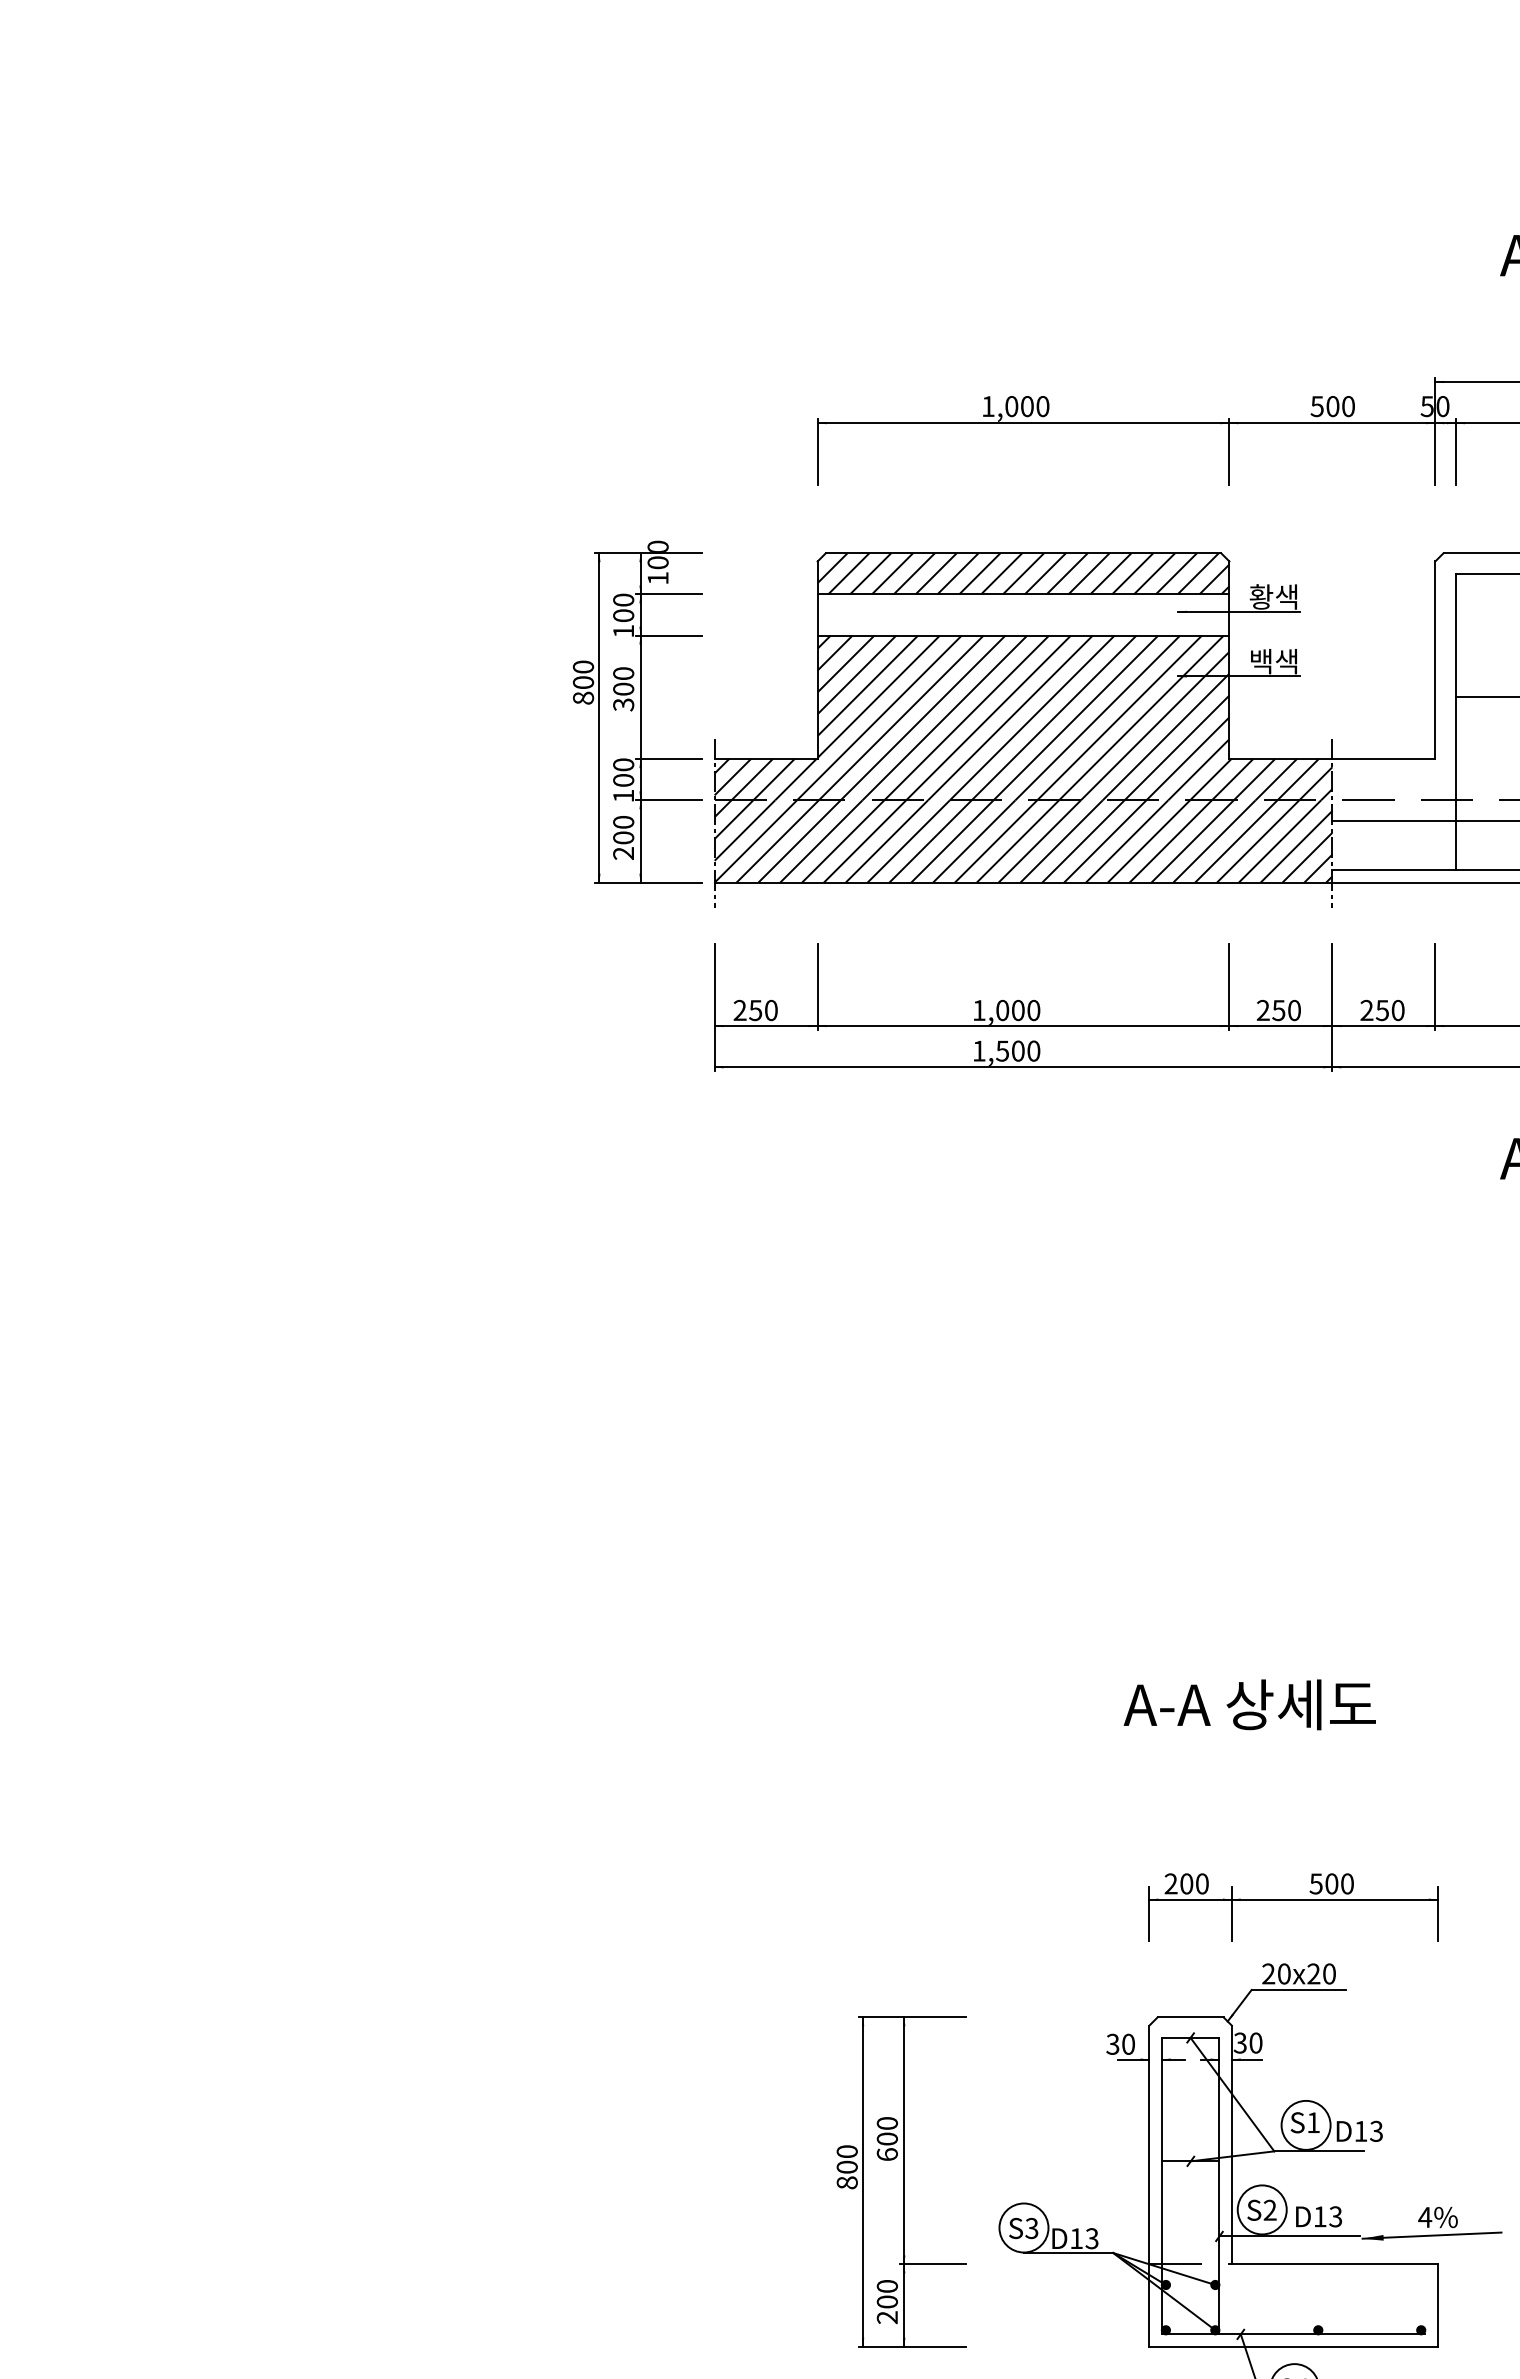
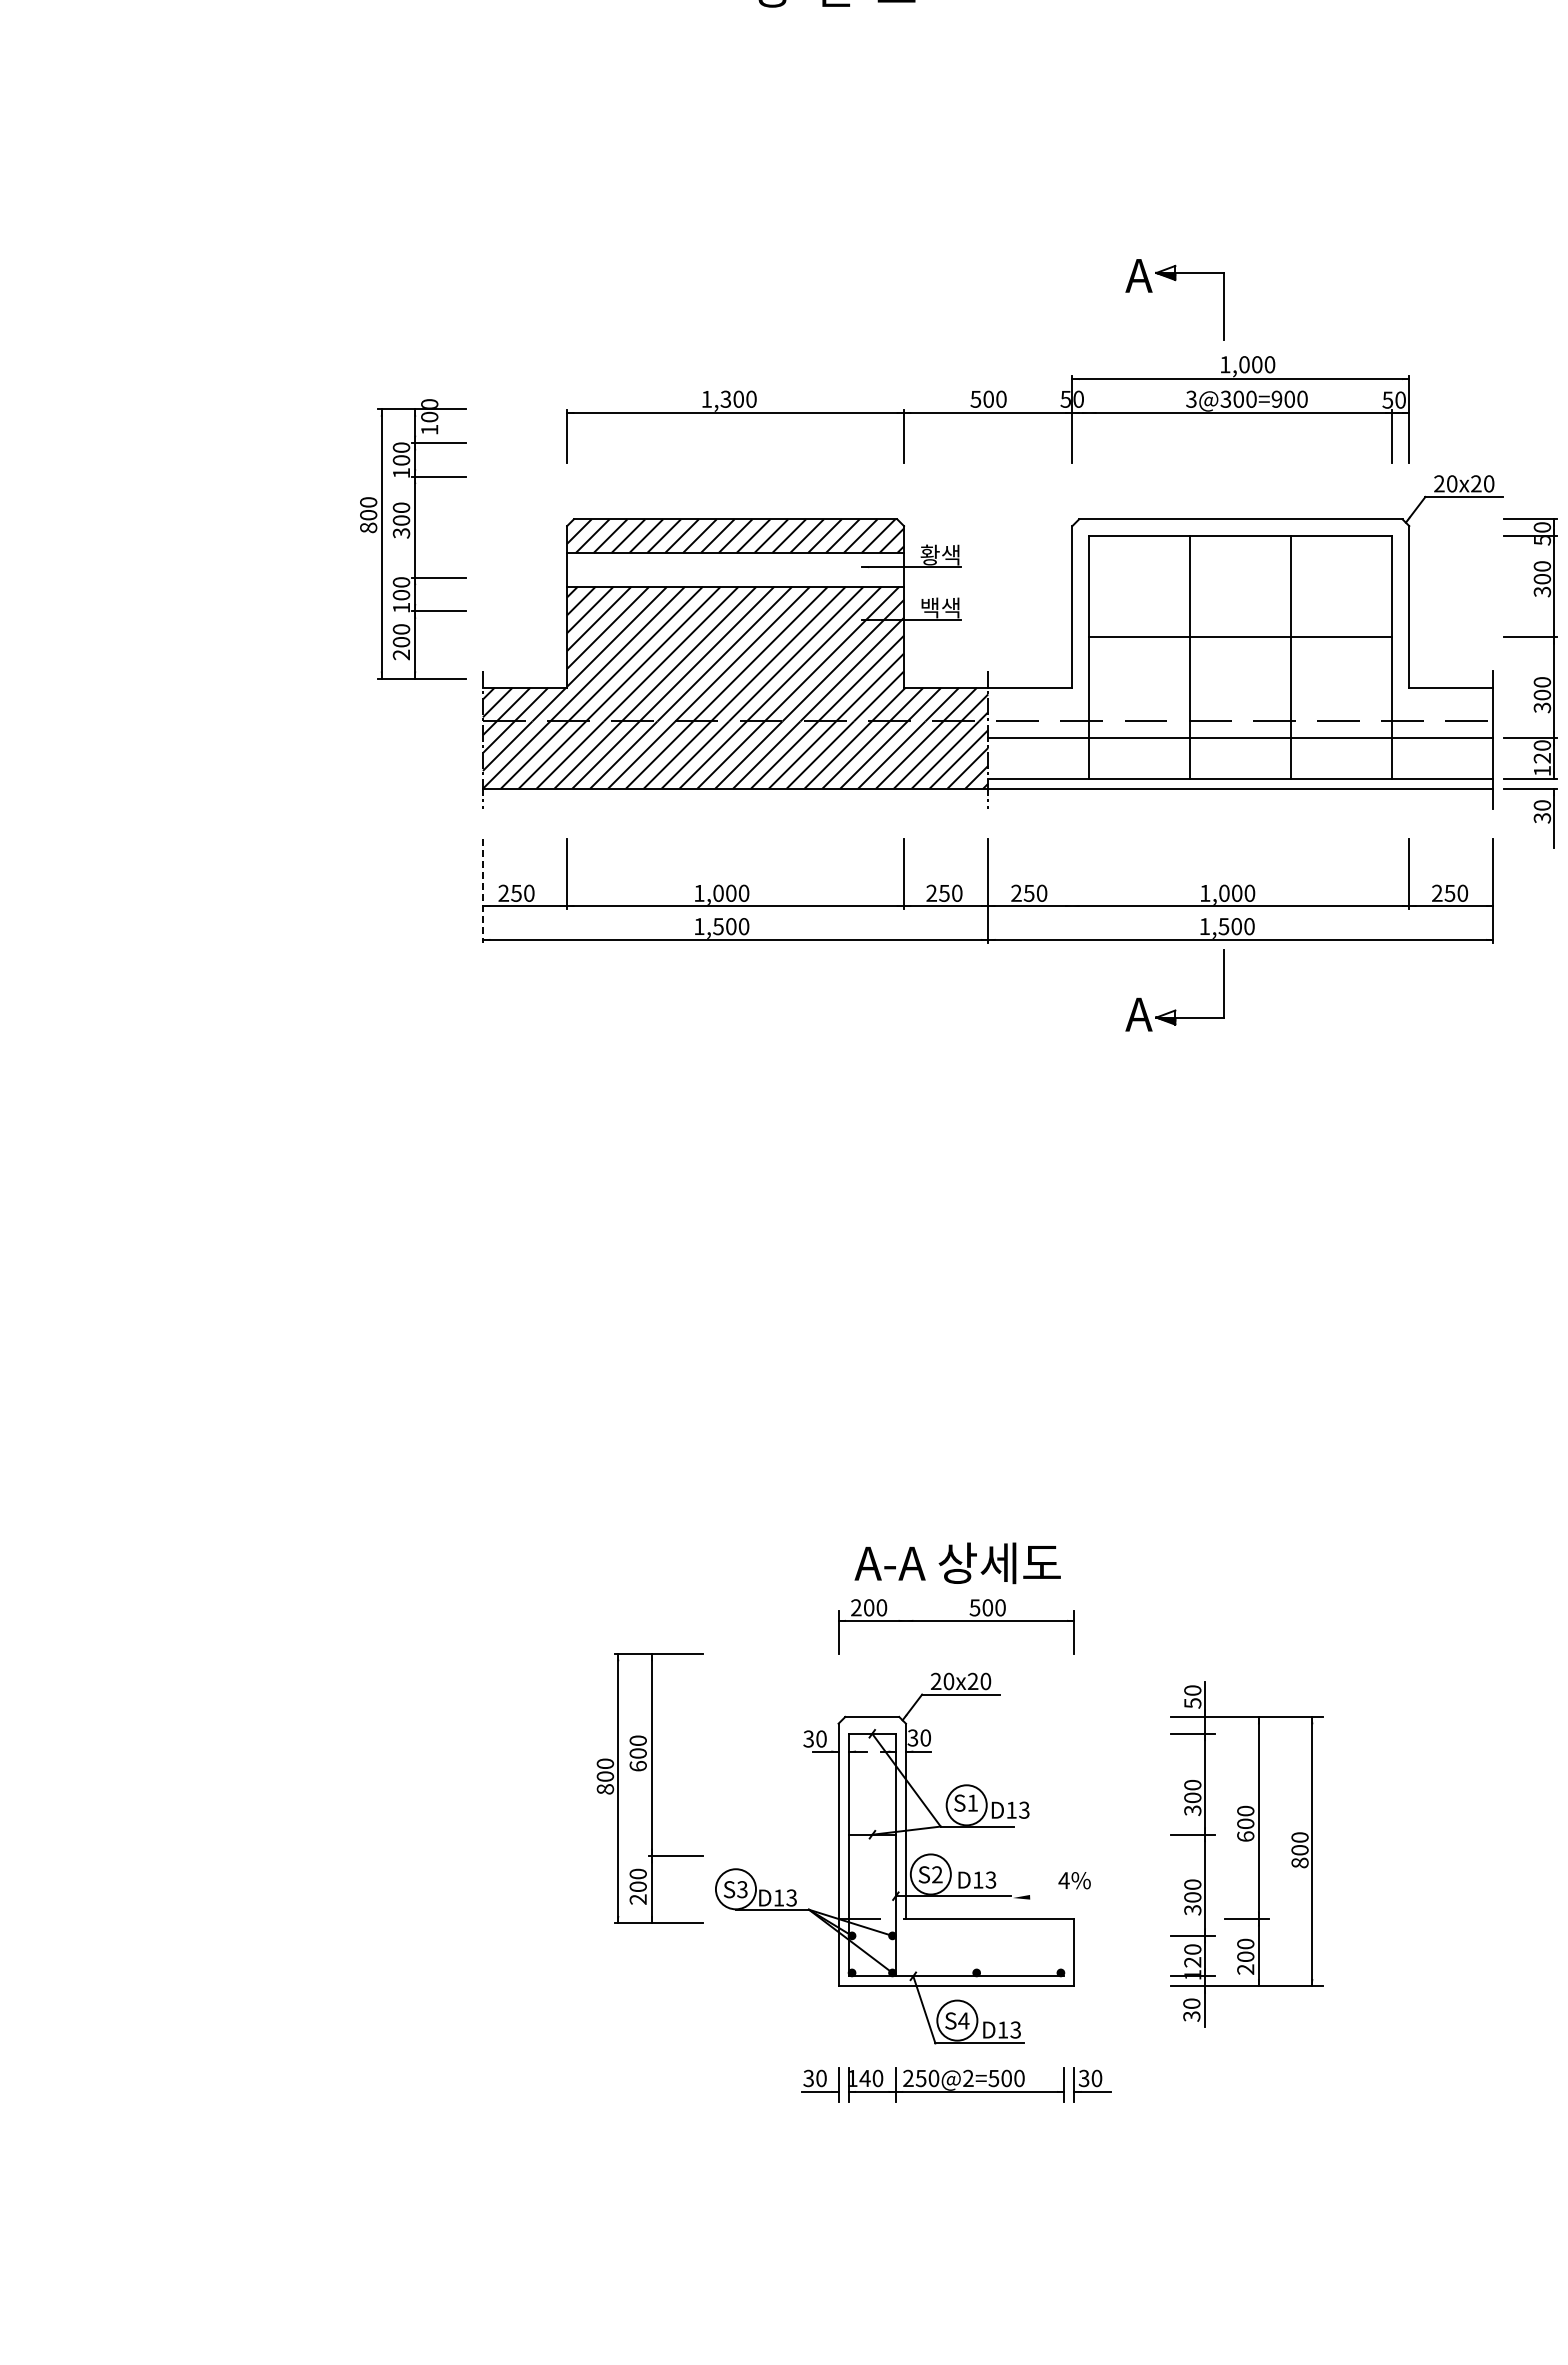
text: (1011, 405) -> (725, 398), 1,000 -> 1,300
line: (1456, 451) -> (1089, 436), removed
part: (638, 712) -> (413, 539), moved
line: (1435, 986) -> (1072, 873), removed
line: (714, 1008) -> (482, 891), solid -> dashed
text: (1249, 1705) -> (957, 1563), moved
line: (1231, 1914) -> (905, 1632), removed
part: (901, 2181) -> (649, 1788), moved
line: (1431, 2235) -> (1069, 1895), removed

